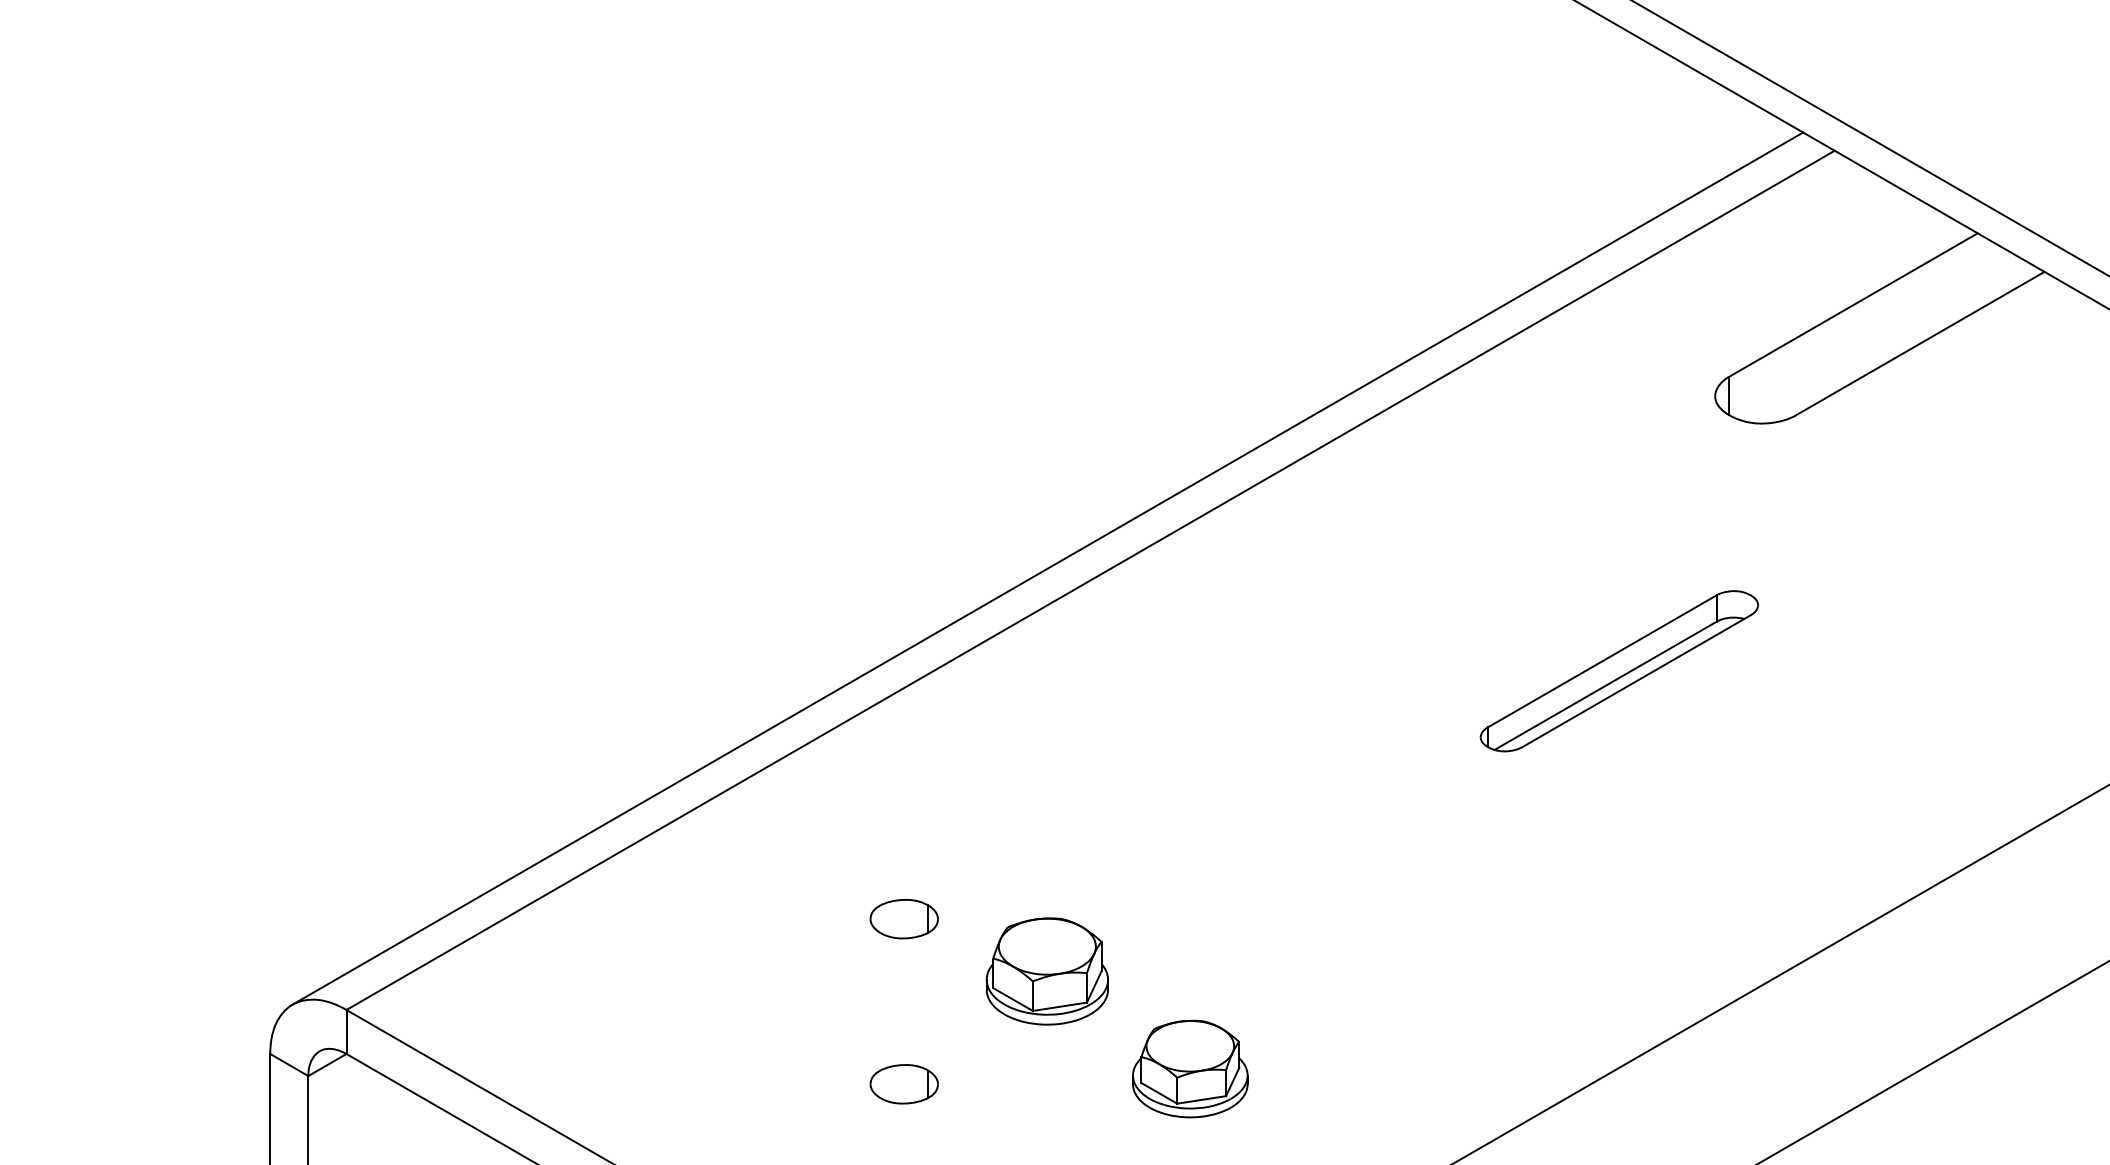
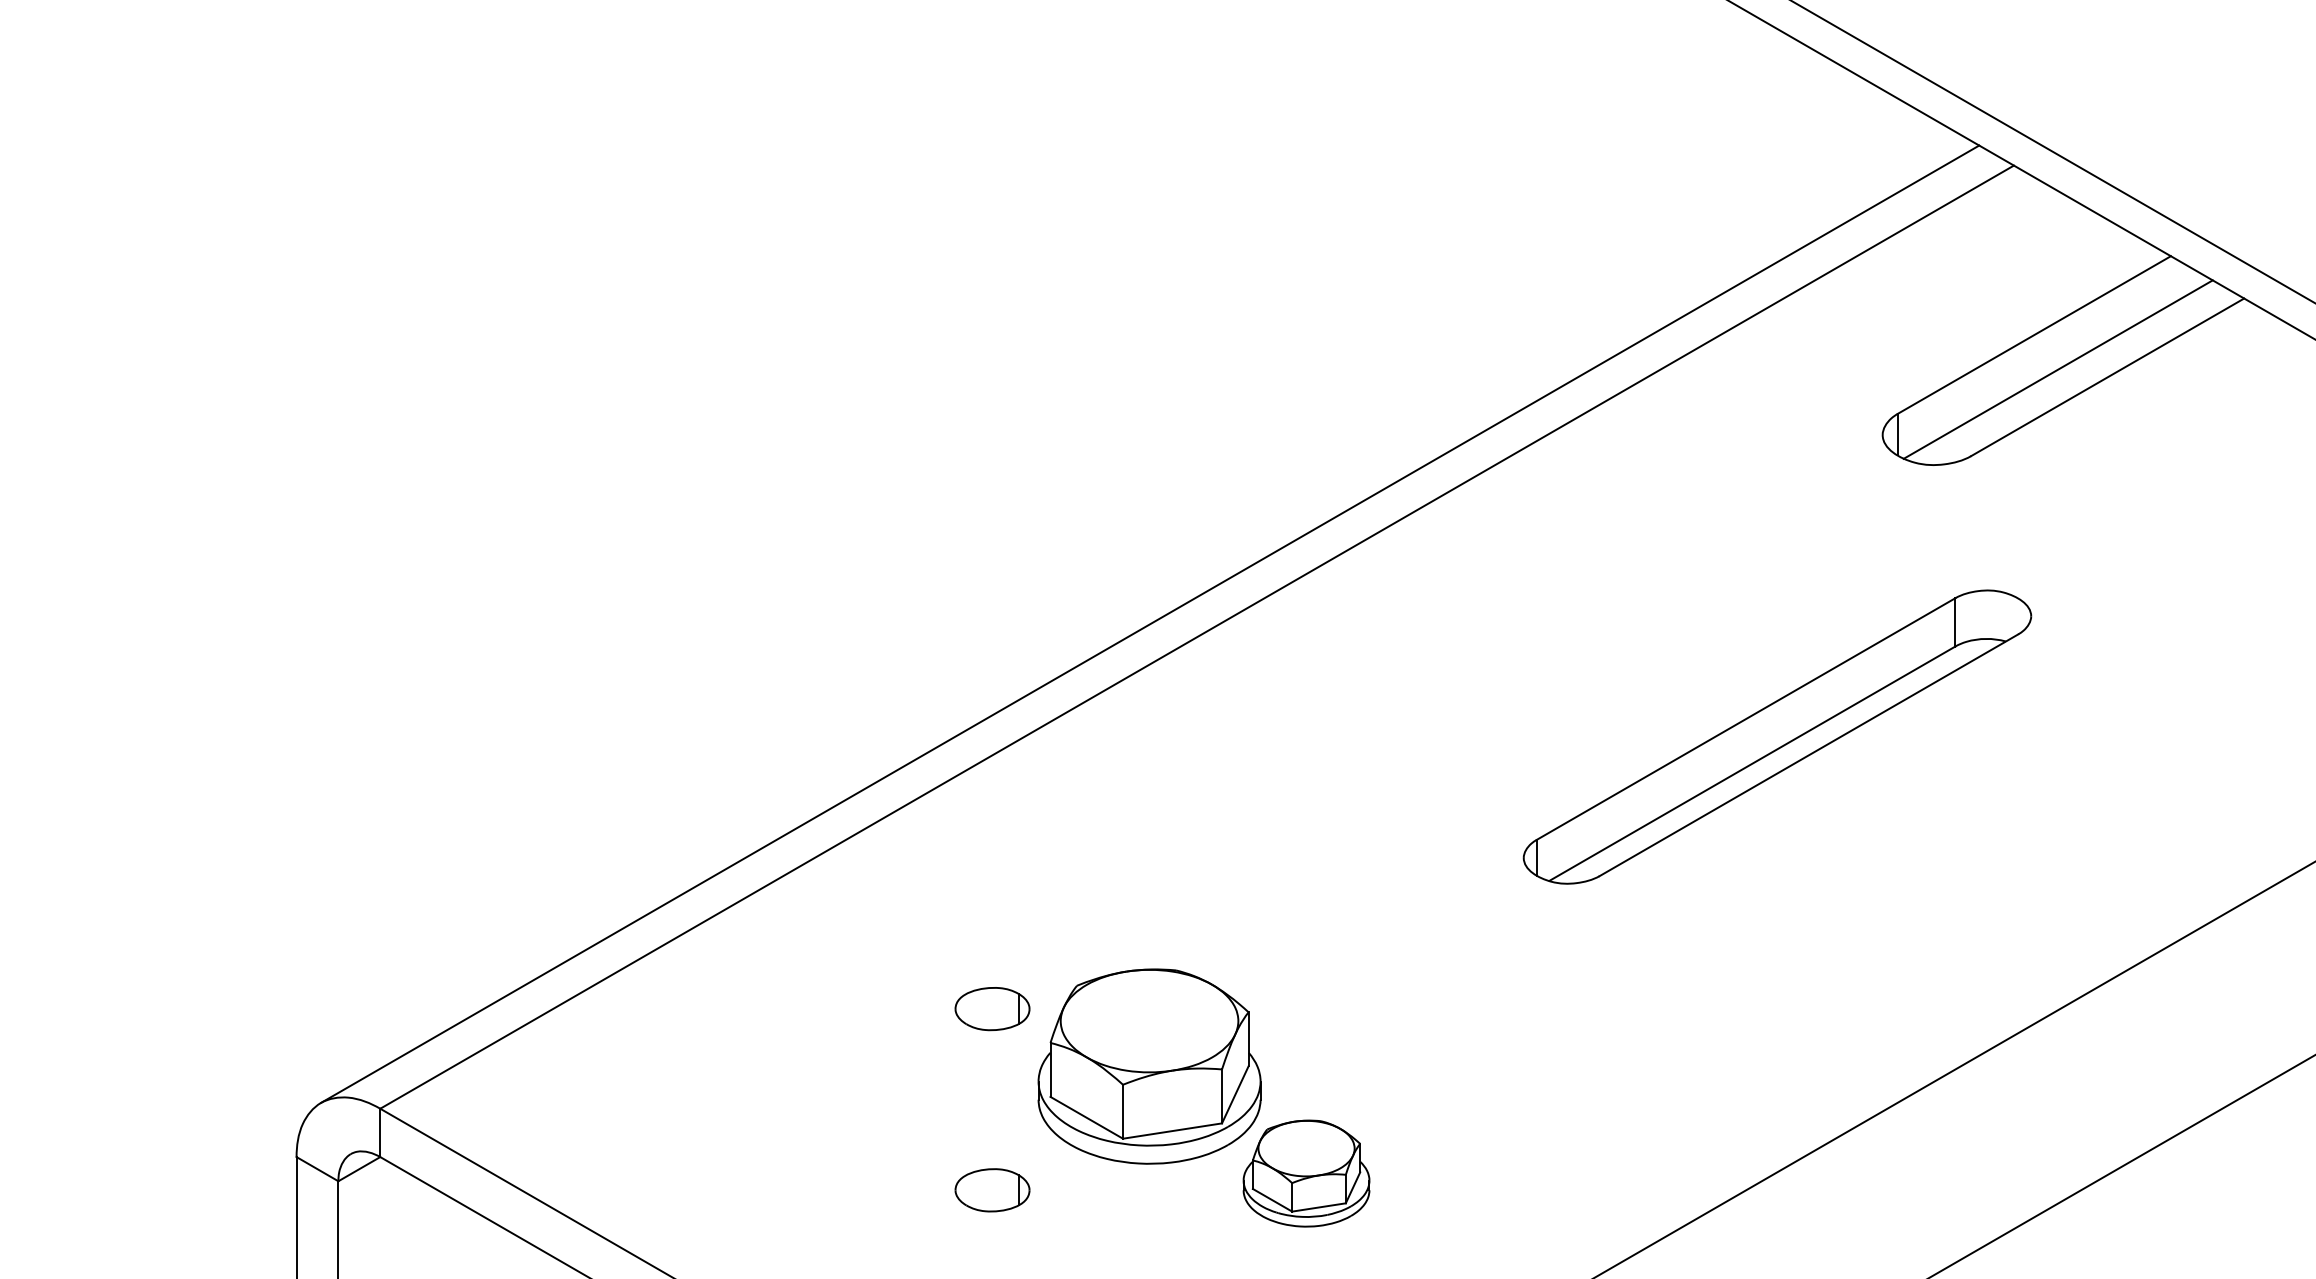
line: (1874, 336) -> (2057, 369), added
part: (1619, 670) -> (1777, 736), size x1.67
part: (1047, 971) -> (1149, 1066), size x1.67

